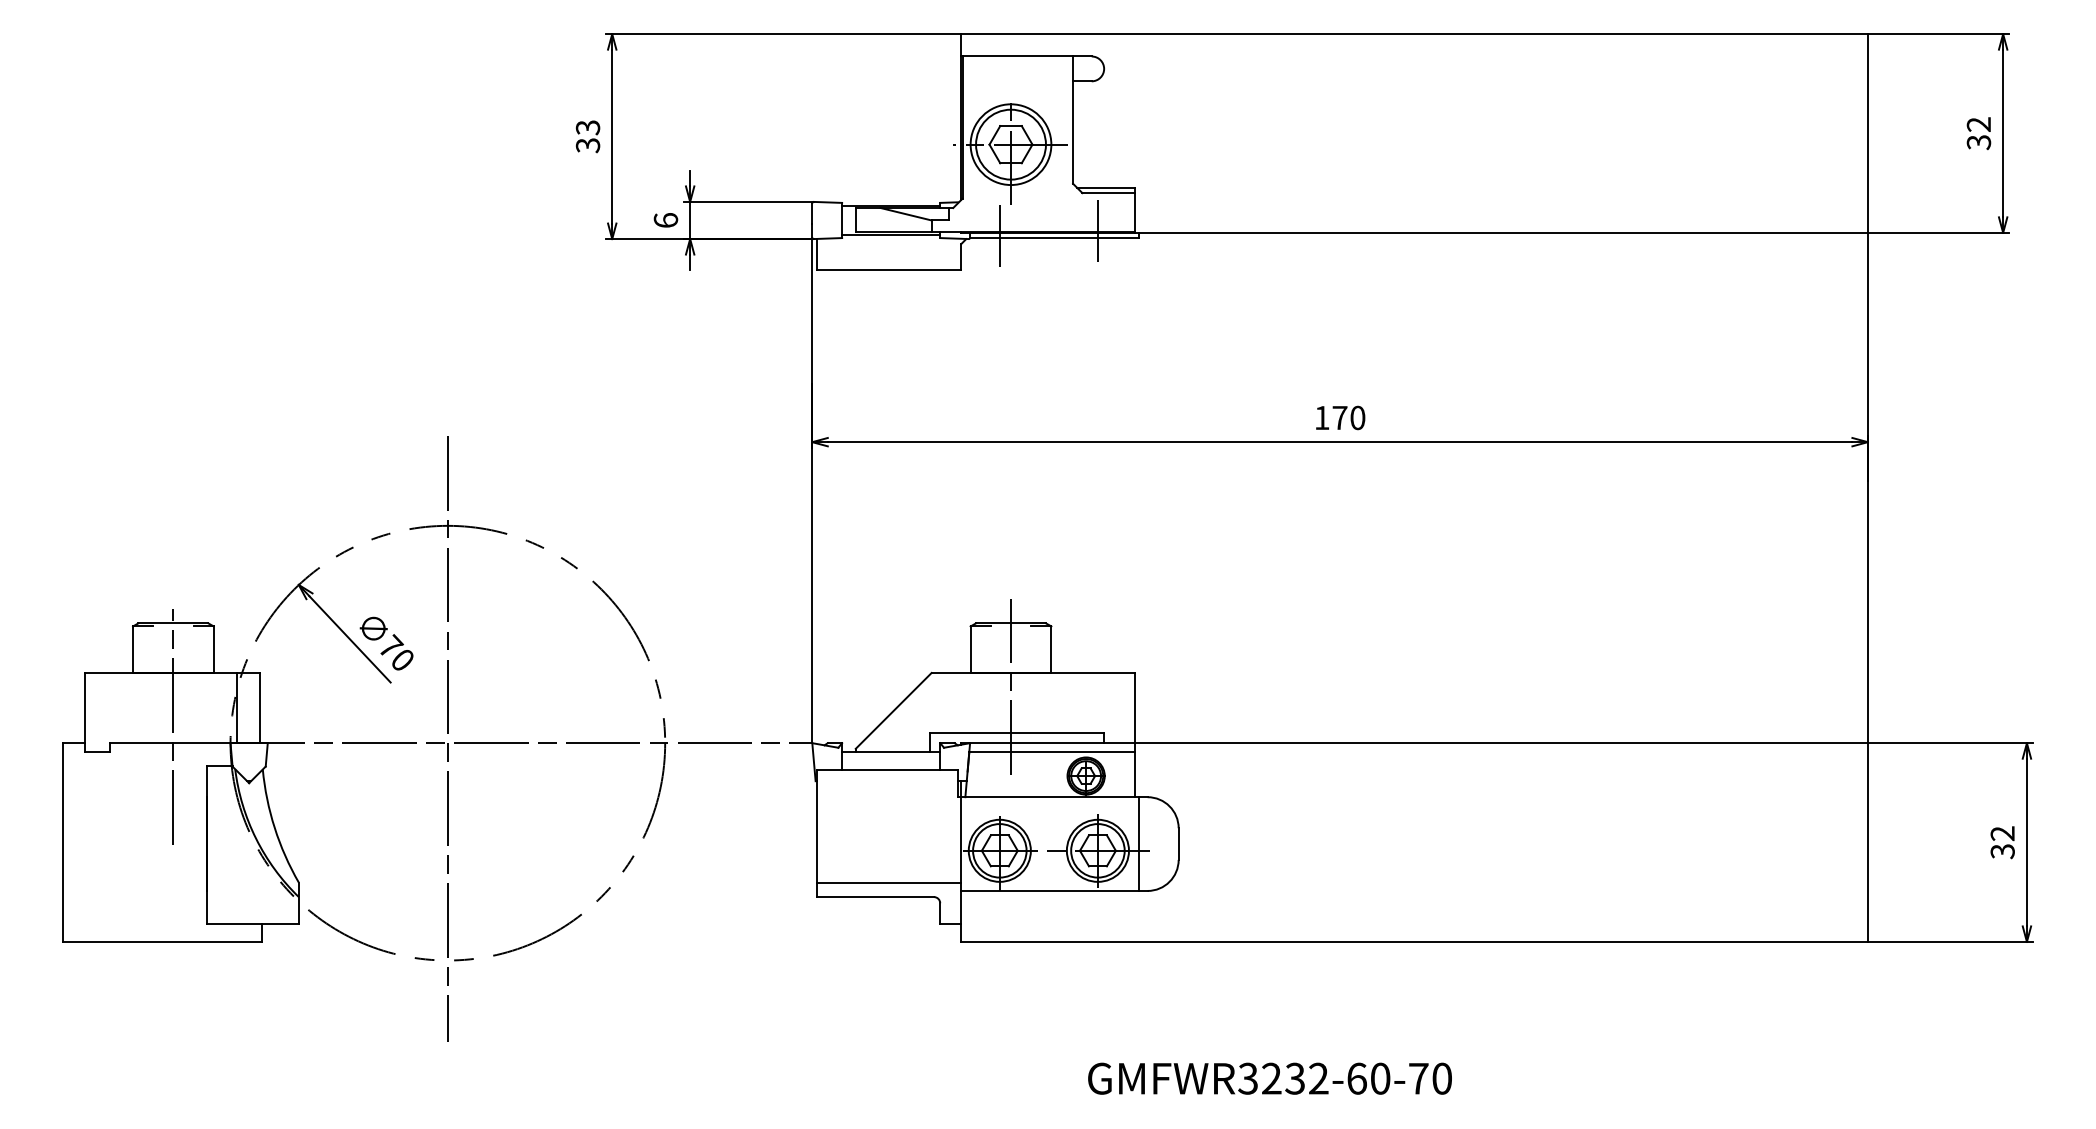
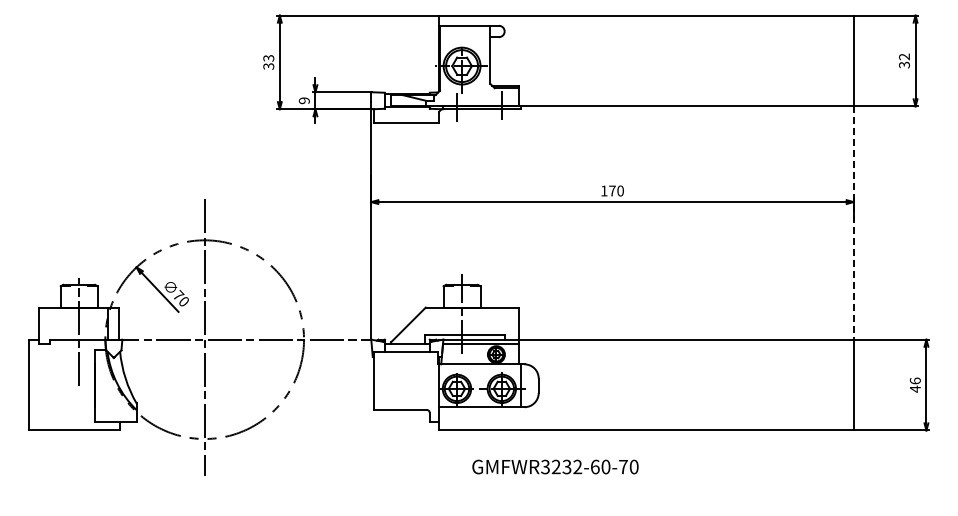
text: (664, 219) -> (303, 100), 6 -> 9
line: (1867, 489) -> (853, 223), solid -> dashed
text: (2000, 841) -> (914, 384), 32 -> 46
line: (889, 882) -> (406, 403), removed
text: (1270, 1077) -> (555, 466), moved

